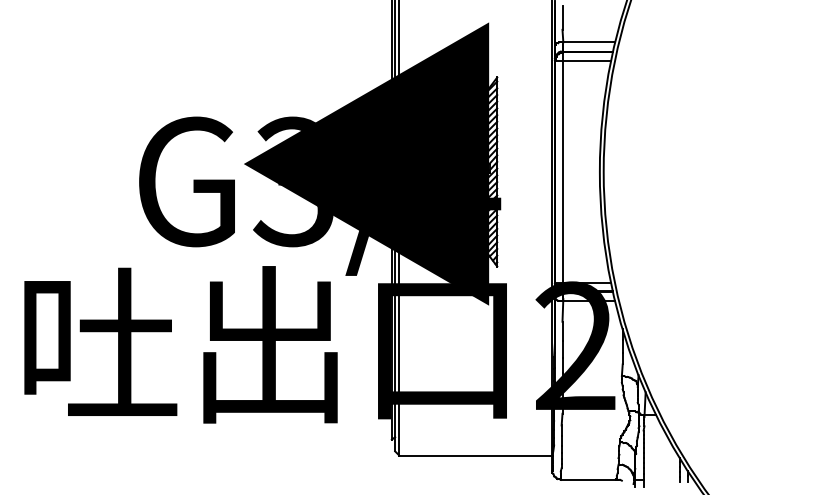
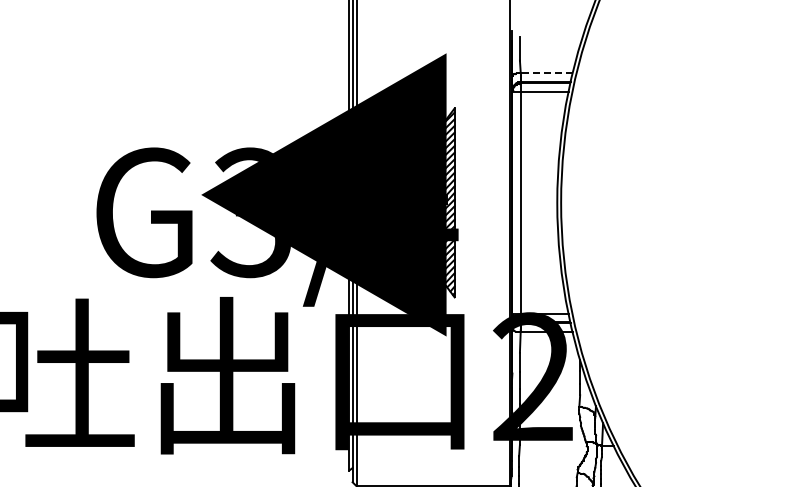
line: (589, 42) -> (546, 73), solid -> dashed

